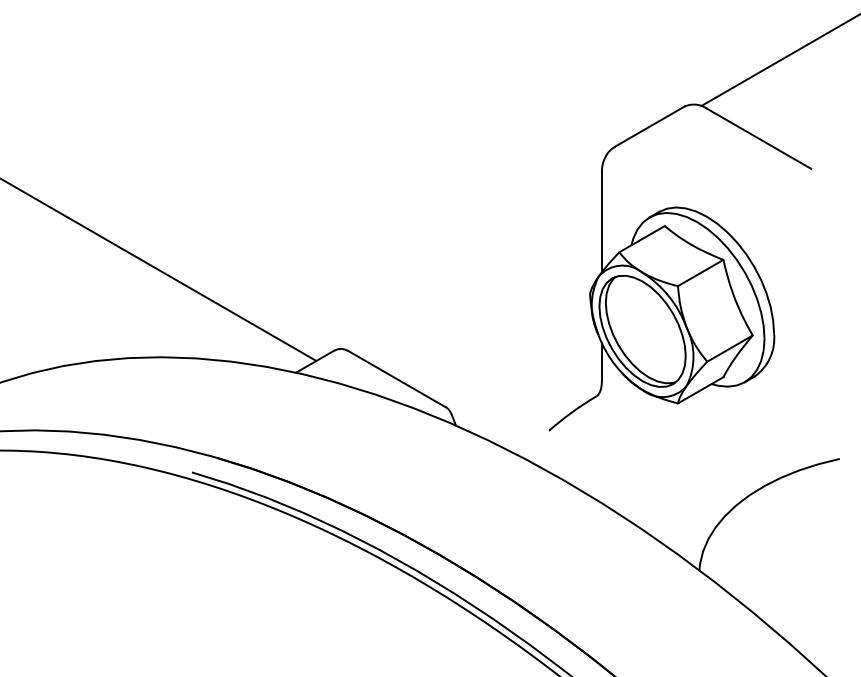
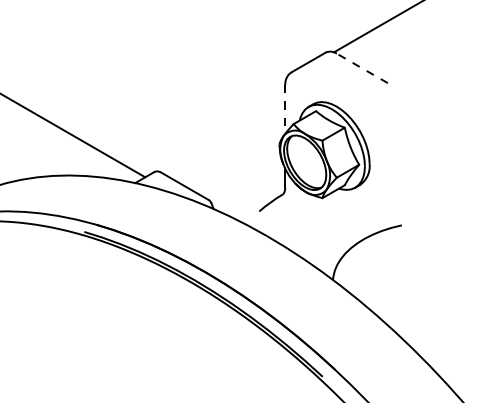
line: (757, 138) -> (361, 68), solid -> dashed
line: (602, 224) -> (285, 110), solid -> dashed

